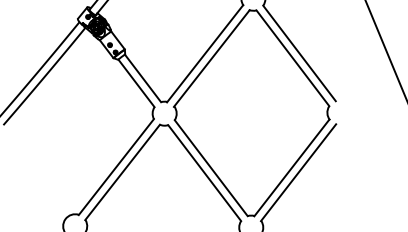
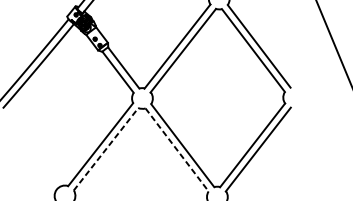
line: (122, 172) -> (105, 149), solid -> dashed
line: (205, 173) -> (177, 150), solid -> dashed

